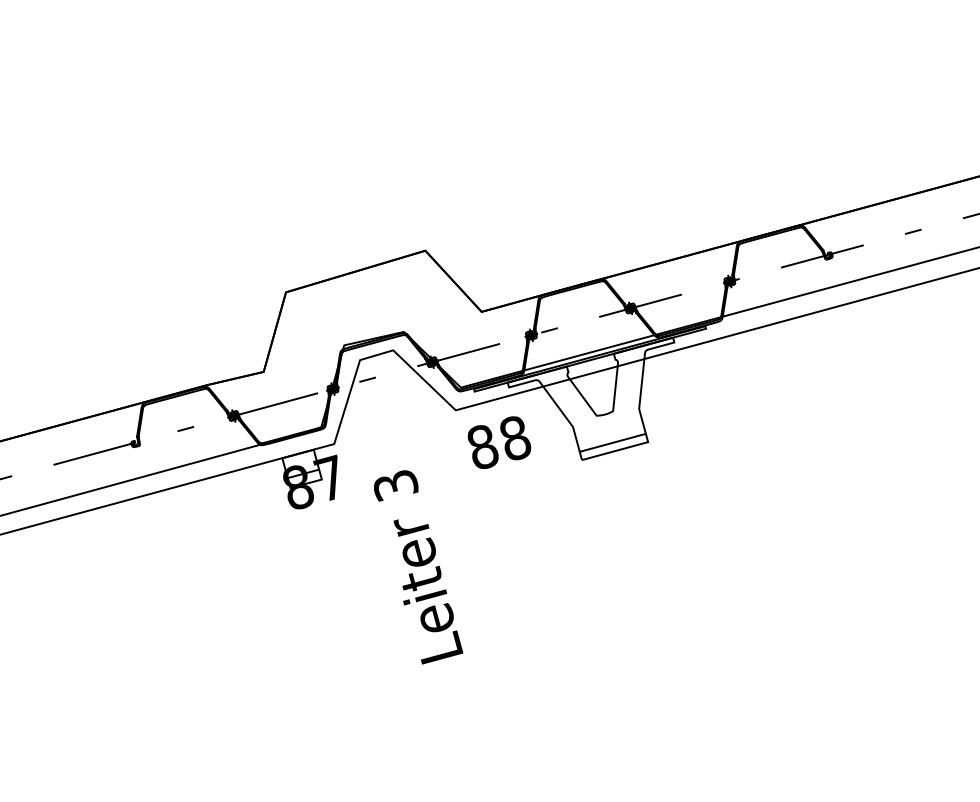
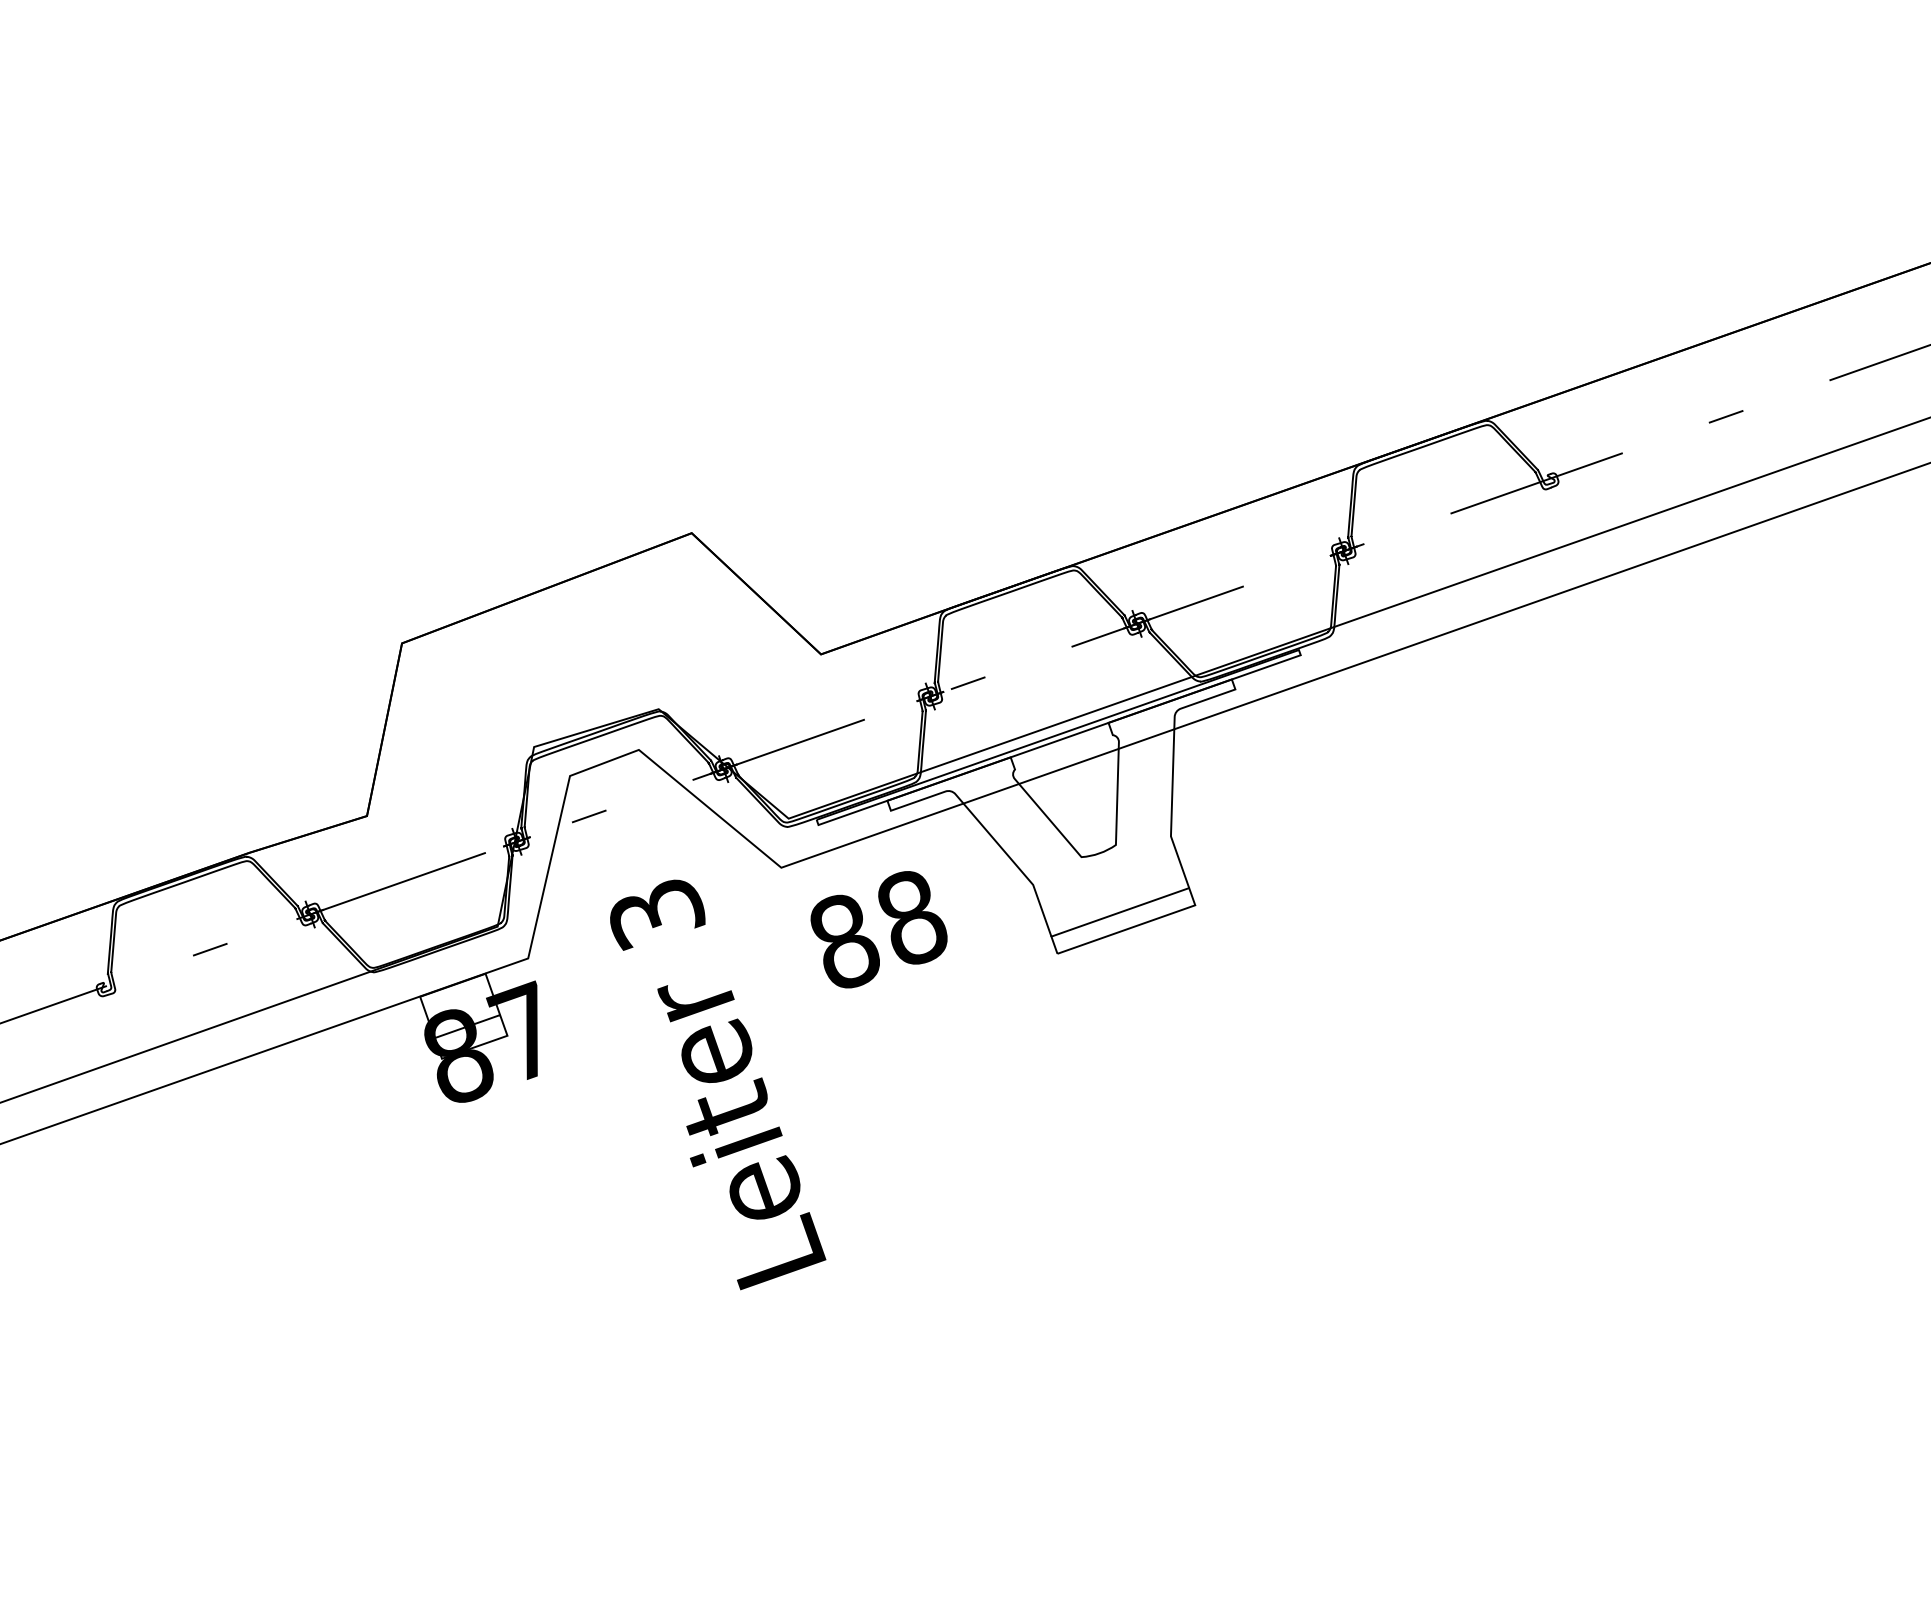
text: (418, 567) -> (717, 1084), moved

